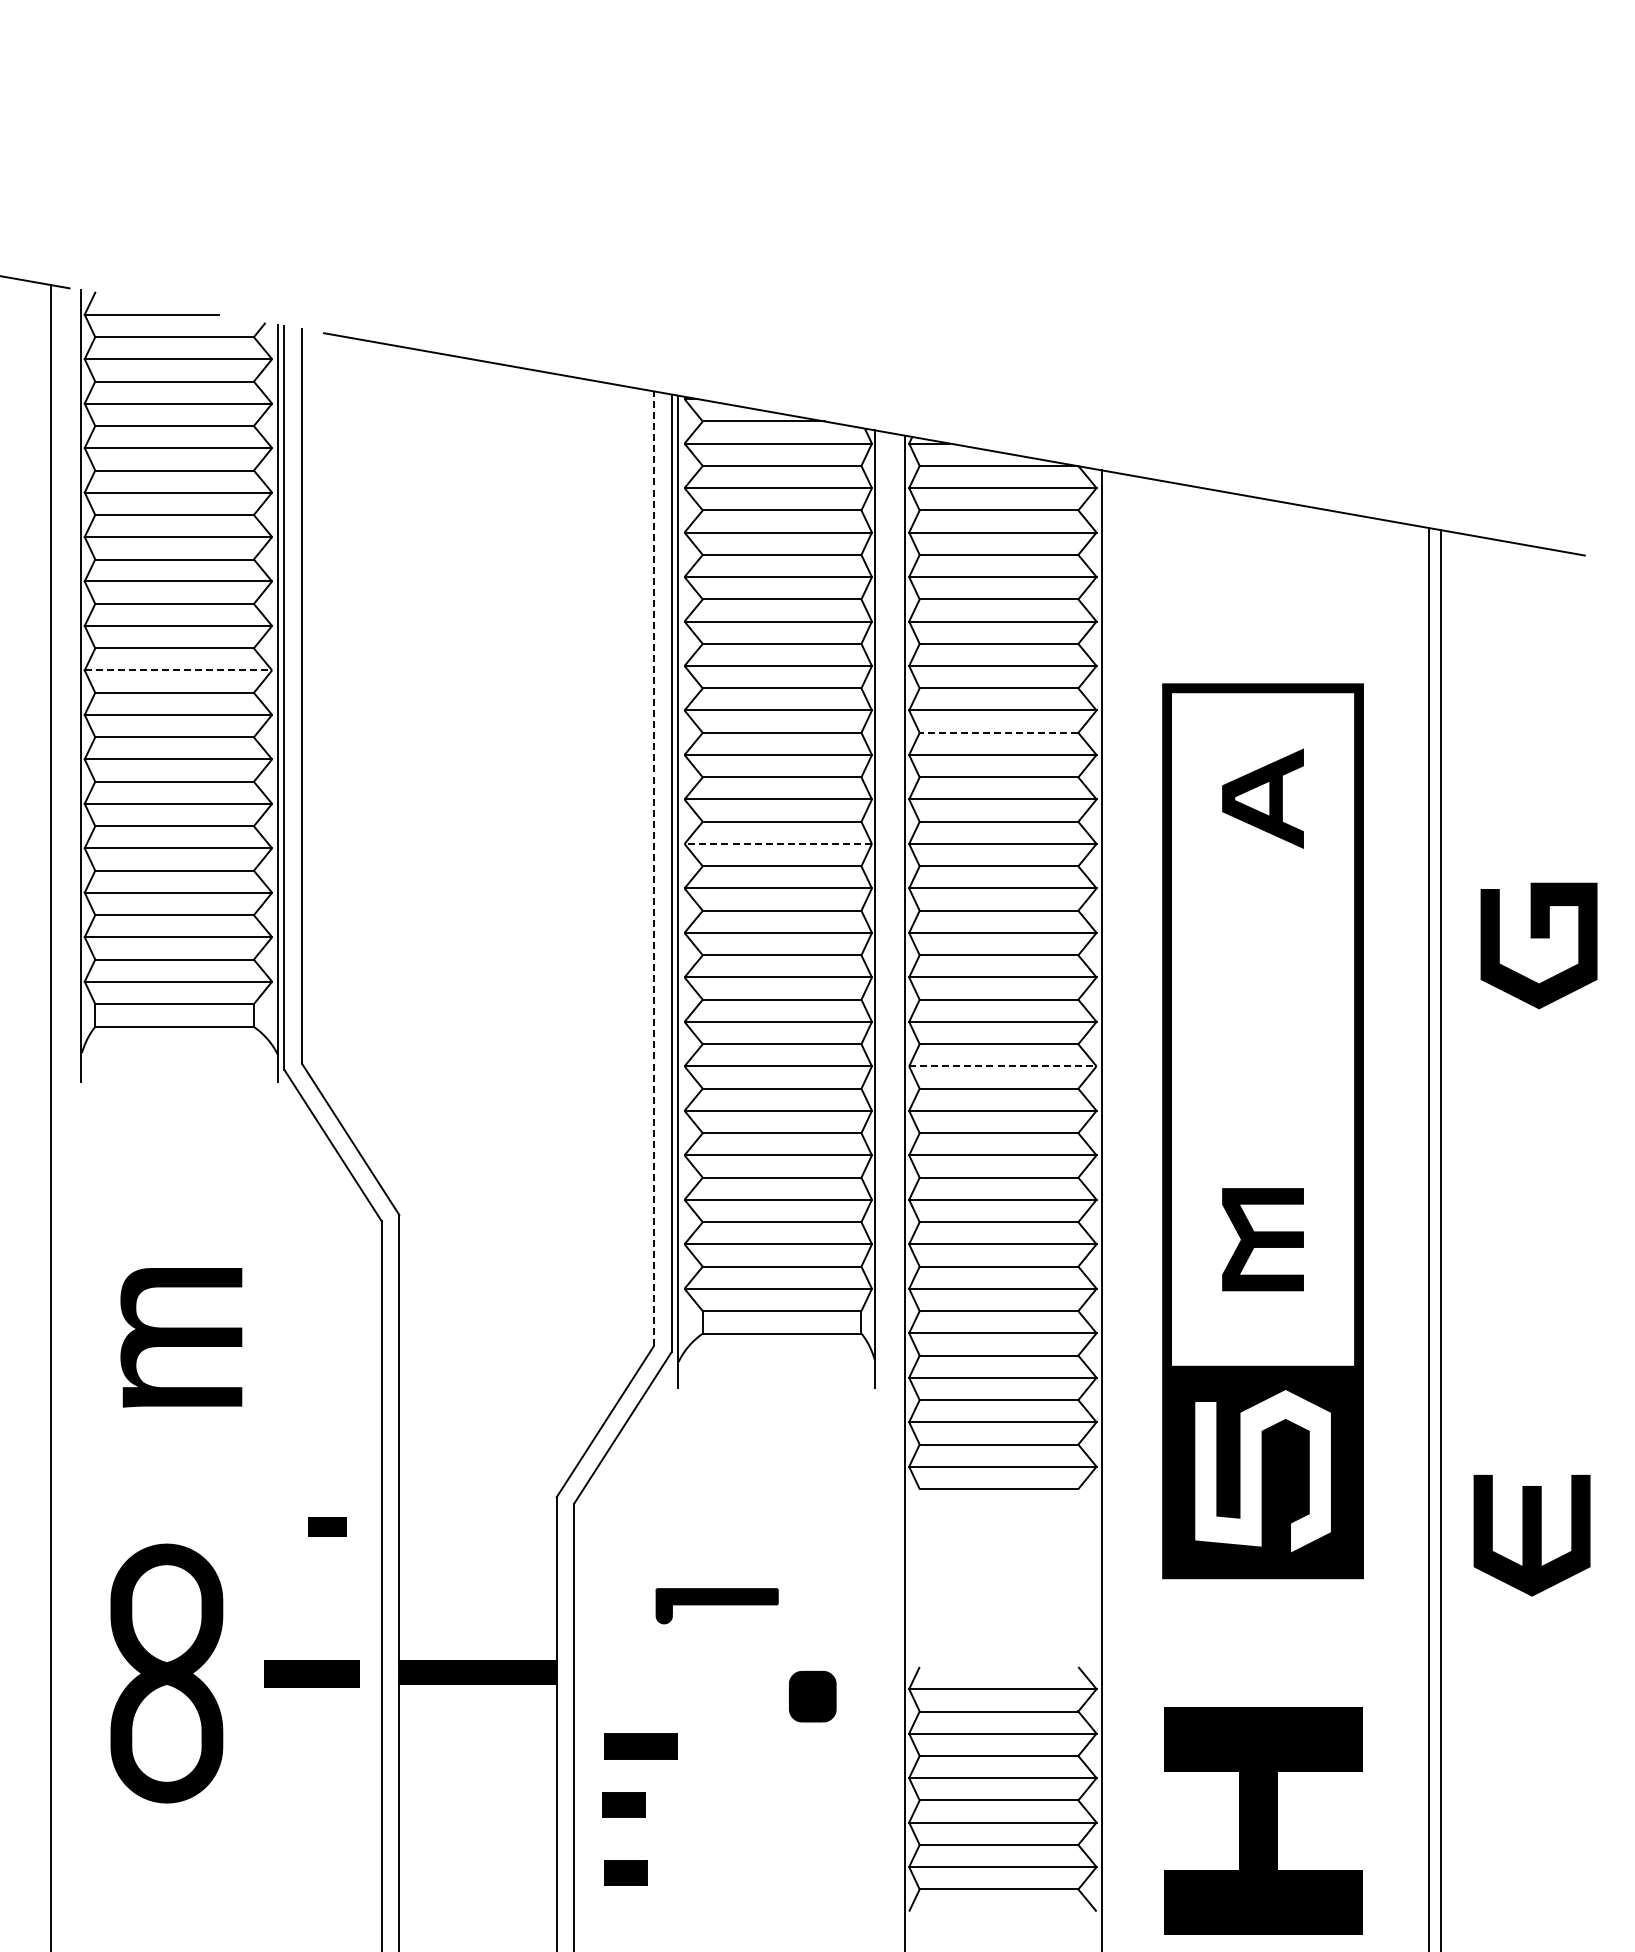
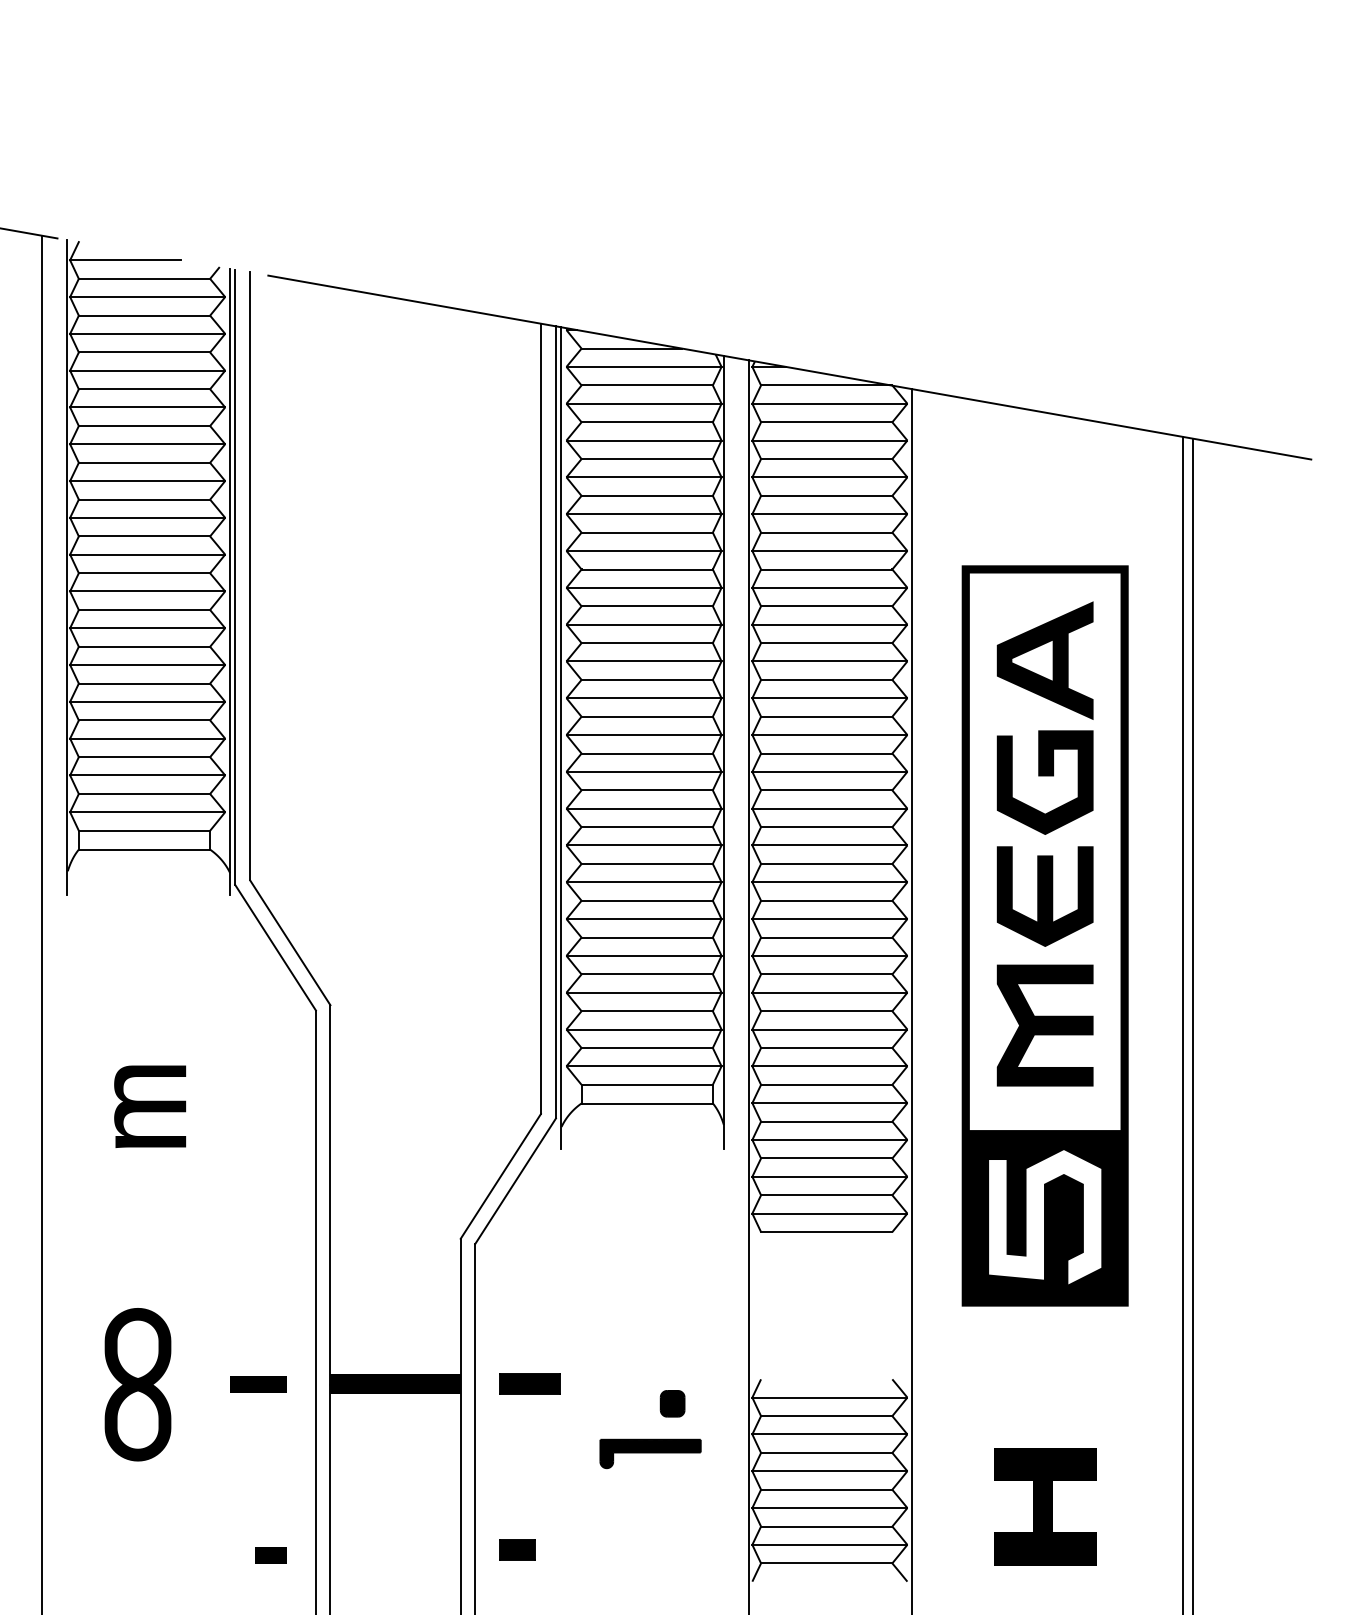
line: (178, 670) -> (147, 554), dashed -> solid
line: (998, 732) -> (826, 606), dashed -> solid
part: (1262, 798) -> (1044, 660), size x1.43
line: (778, 843) -> (644, 697), dashed -> solid
line: (653, 868) -> (540, 718), dashed -> solid
part: (1538, 938) -> (1044, 776), moved
line: (1002, 1066) -> (829, 882), dashed -> solid
part: (1262, 1239) -> (1044, 1025), size x1.43
part: (181, 1337) -> (150, 1106), size x0.71
part: (327, 1526) -> (271, 1555), moved
part: (1531, 1535) -> (1044, 896), moved
part: (716, 1606) -> (650, 1454), moved
part: (312, 1672) -> (258, 1383), size x0.71
part: (166, 1673) -> (137, 1384), size x0.71
part: (812, 1696) -> (672, 1403), size x0.62
part: (640, 1746) -> (530, 1383), moved
part: (623, 1804) -> (515, 1493), removed
part: (1262, 1820) -> (1044, 1506), size x0.62

